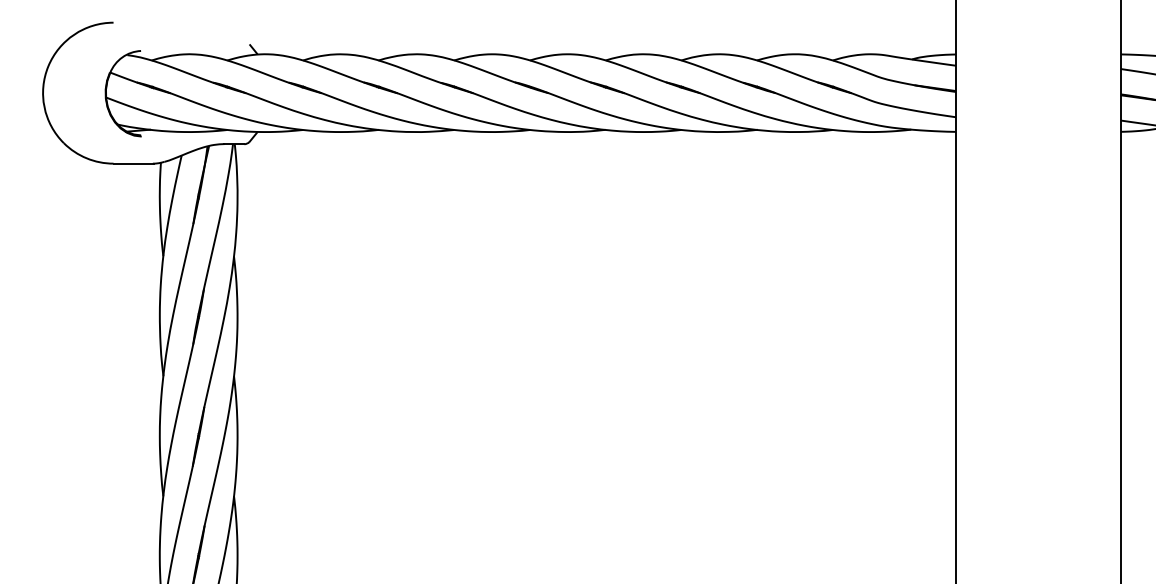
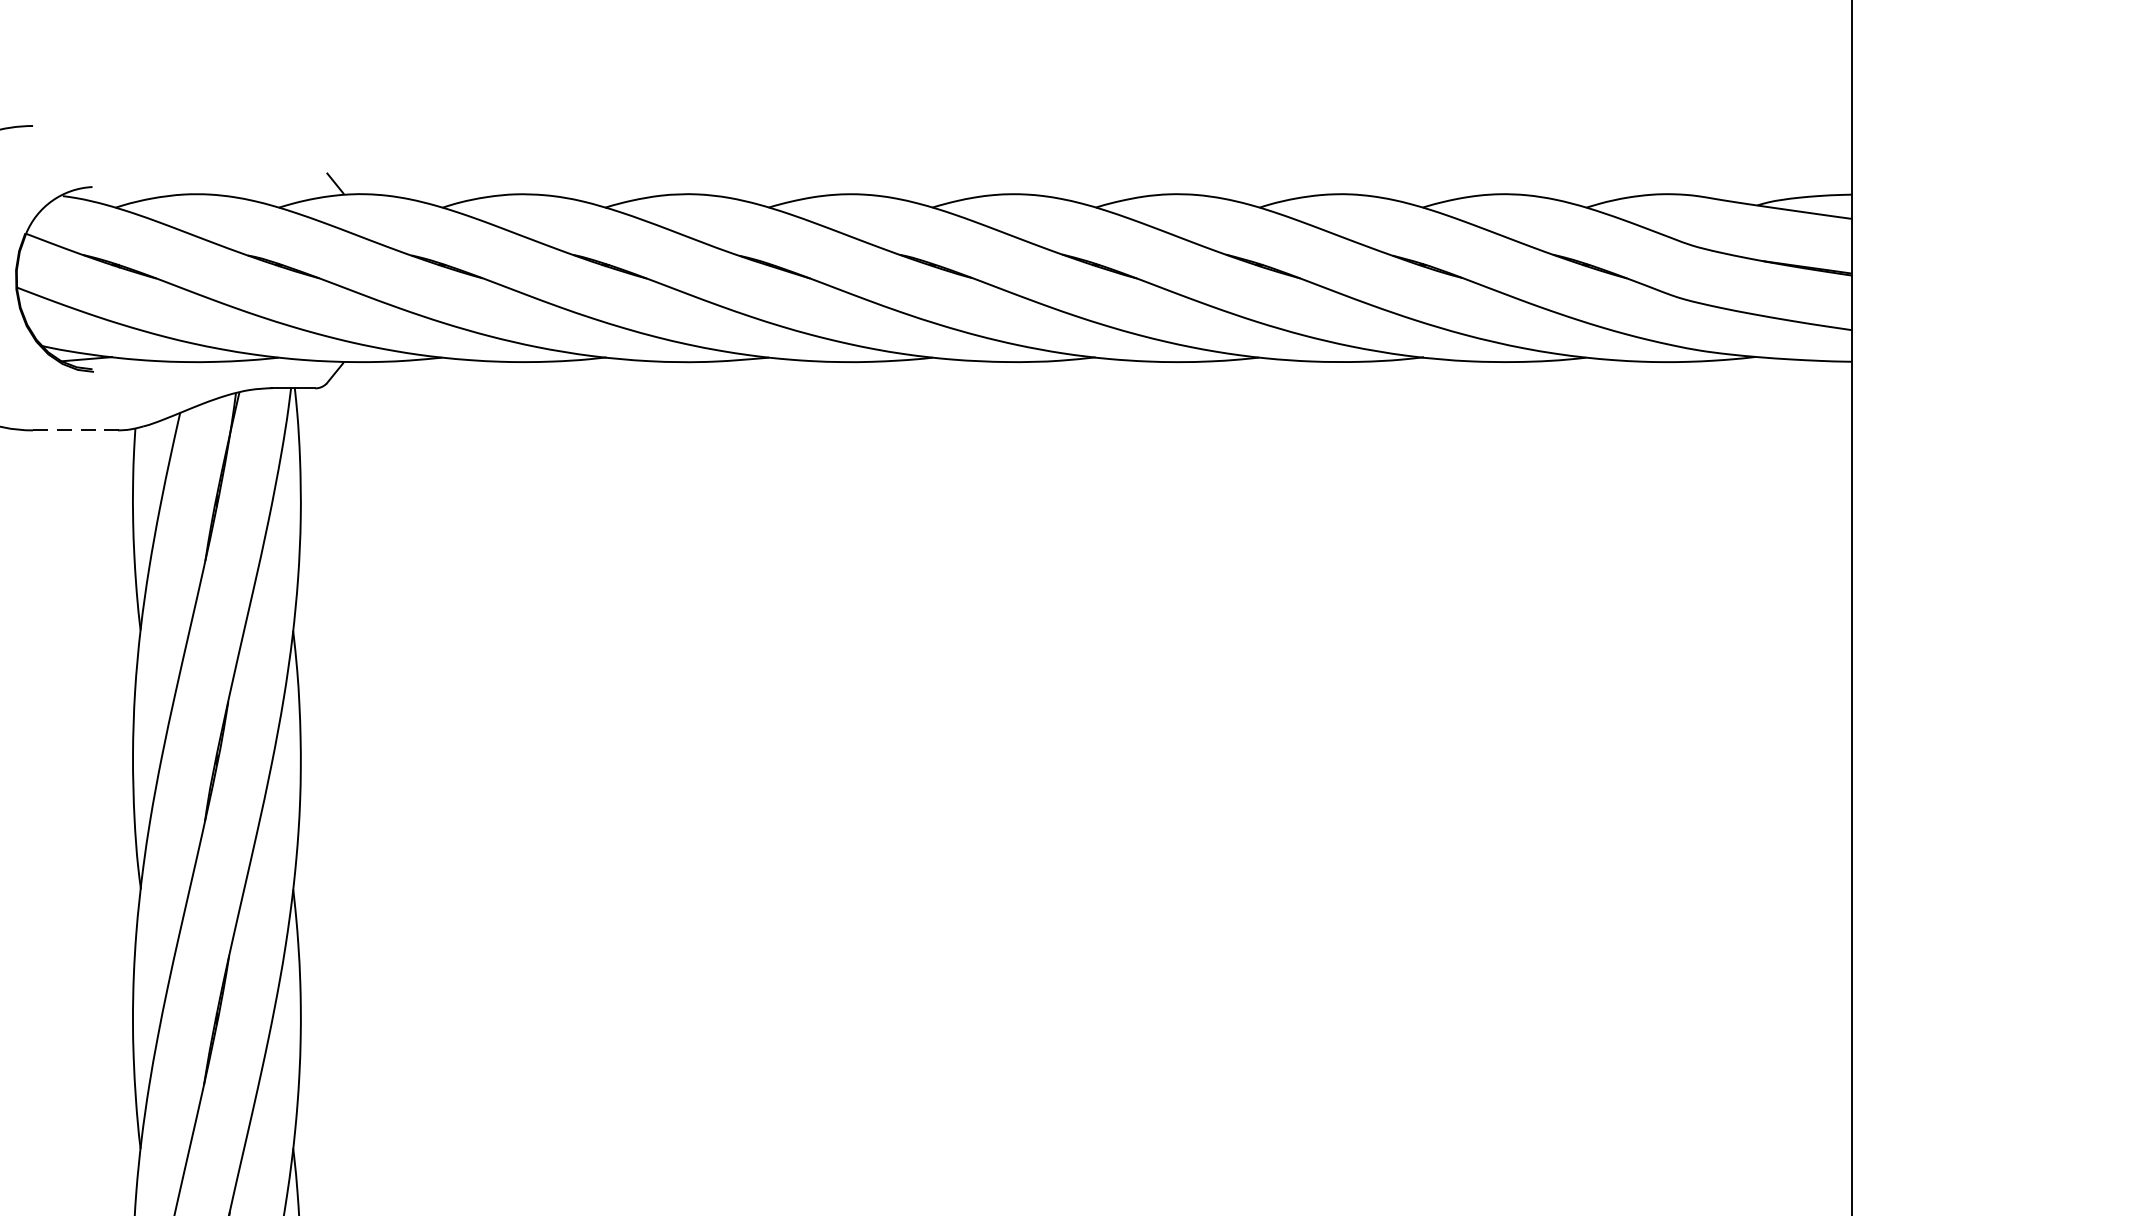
line: (134, 163) -> (78, 430), solid -> dashed

